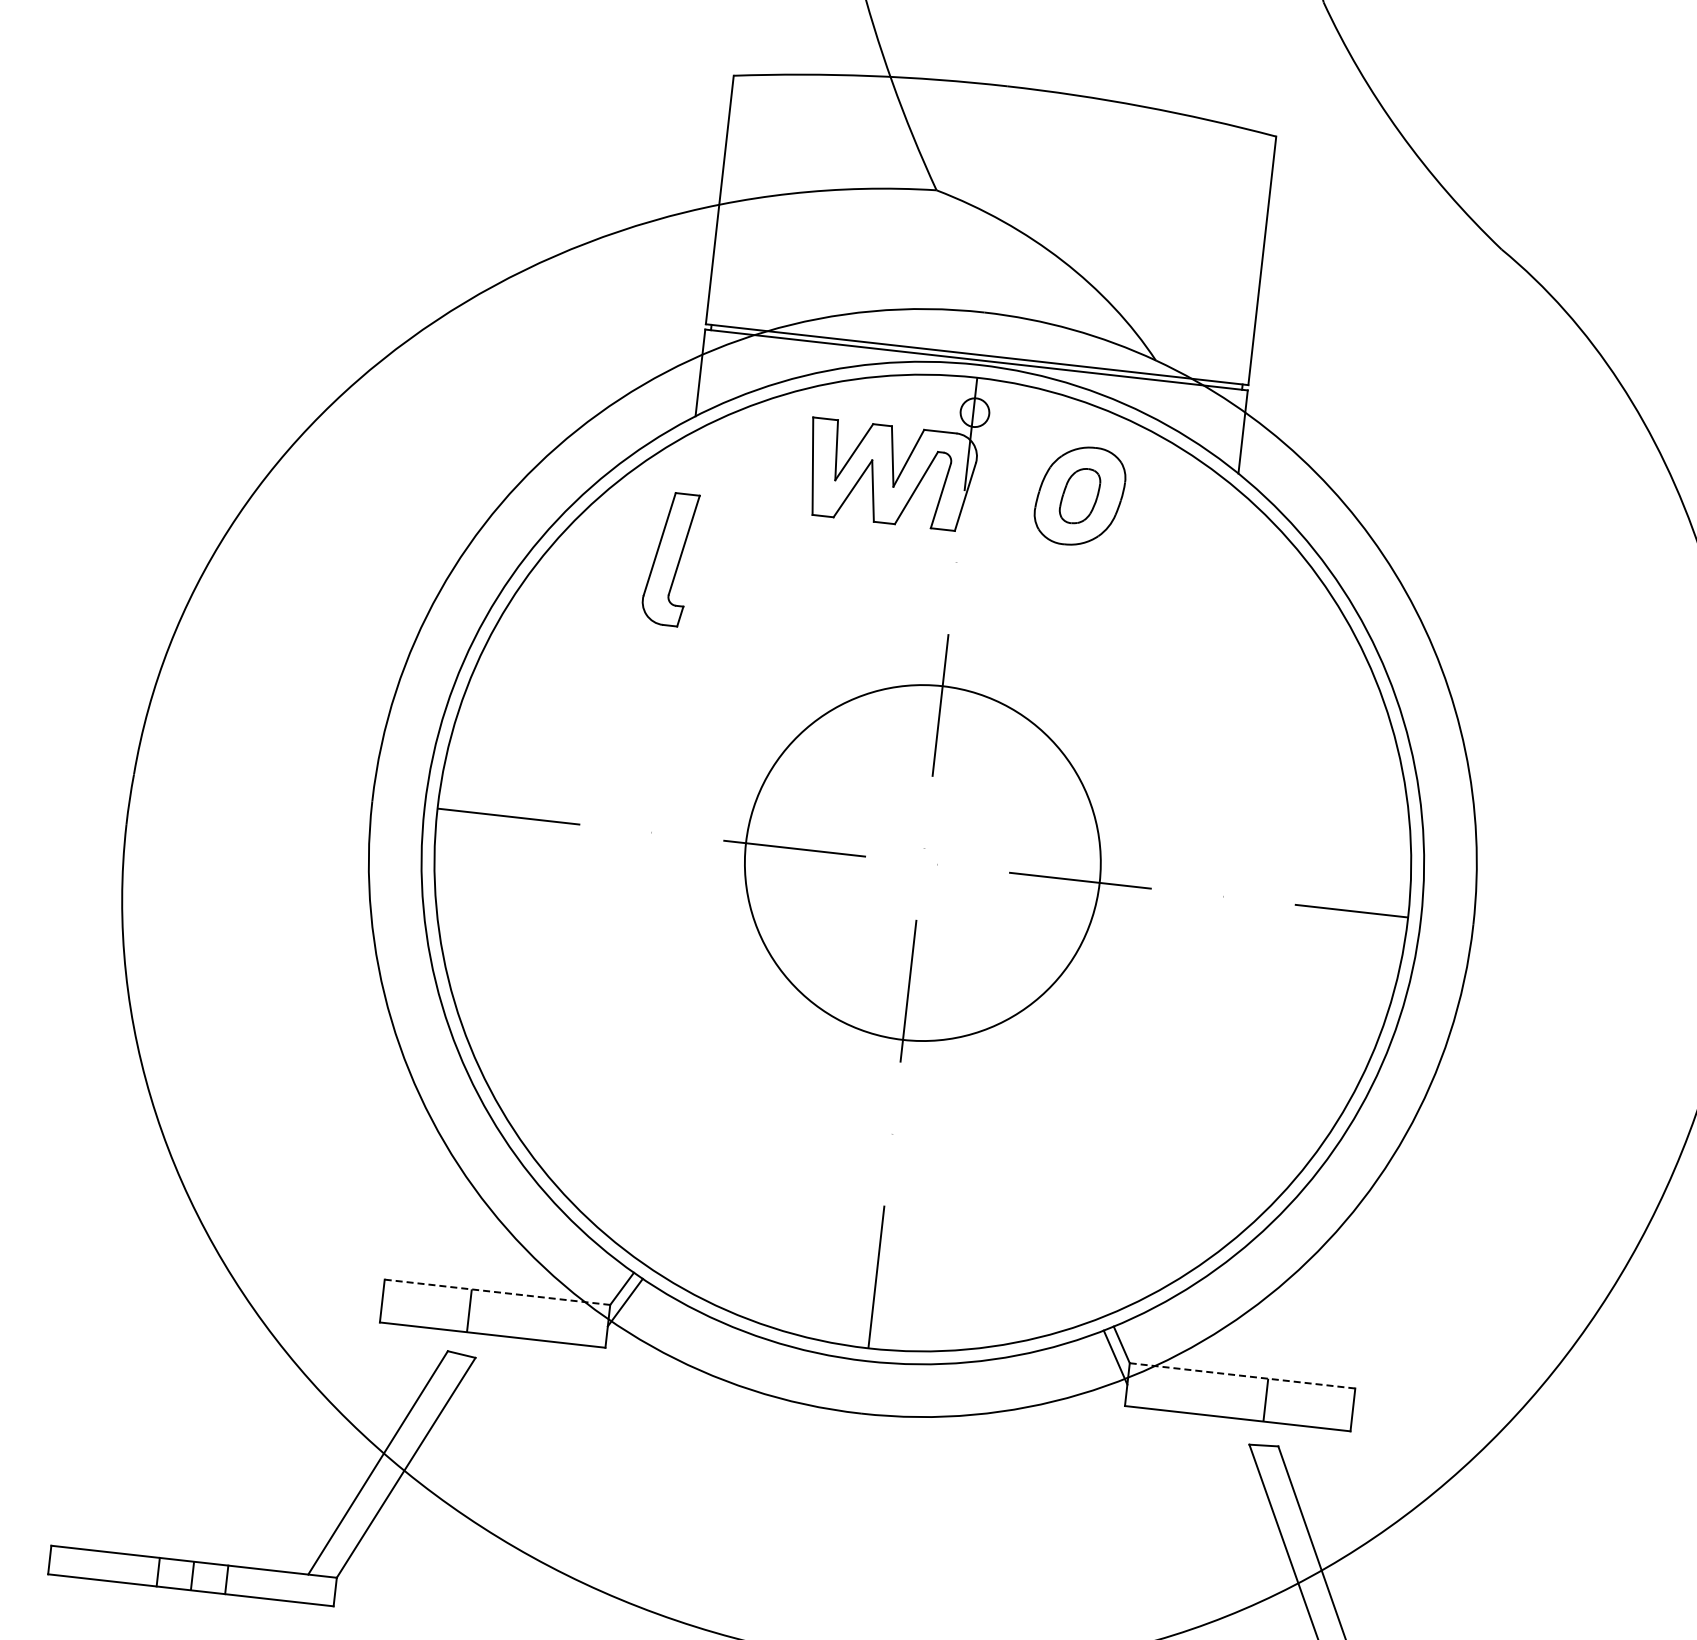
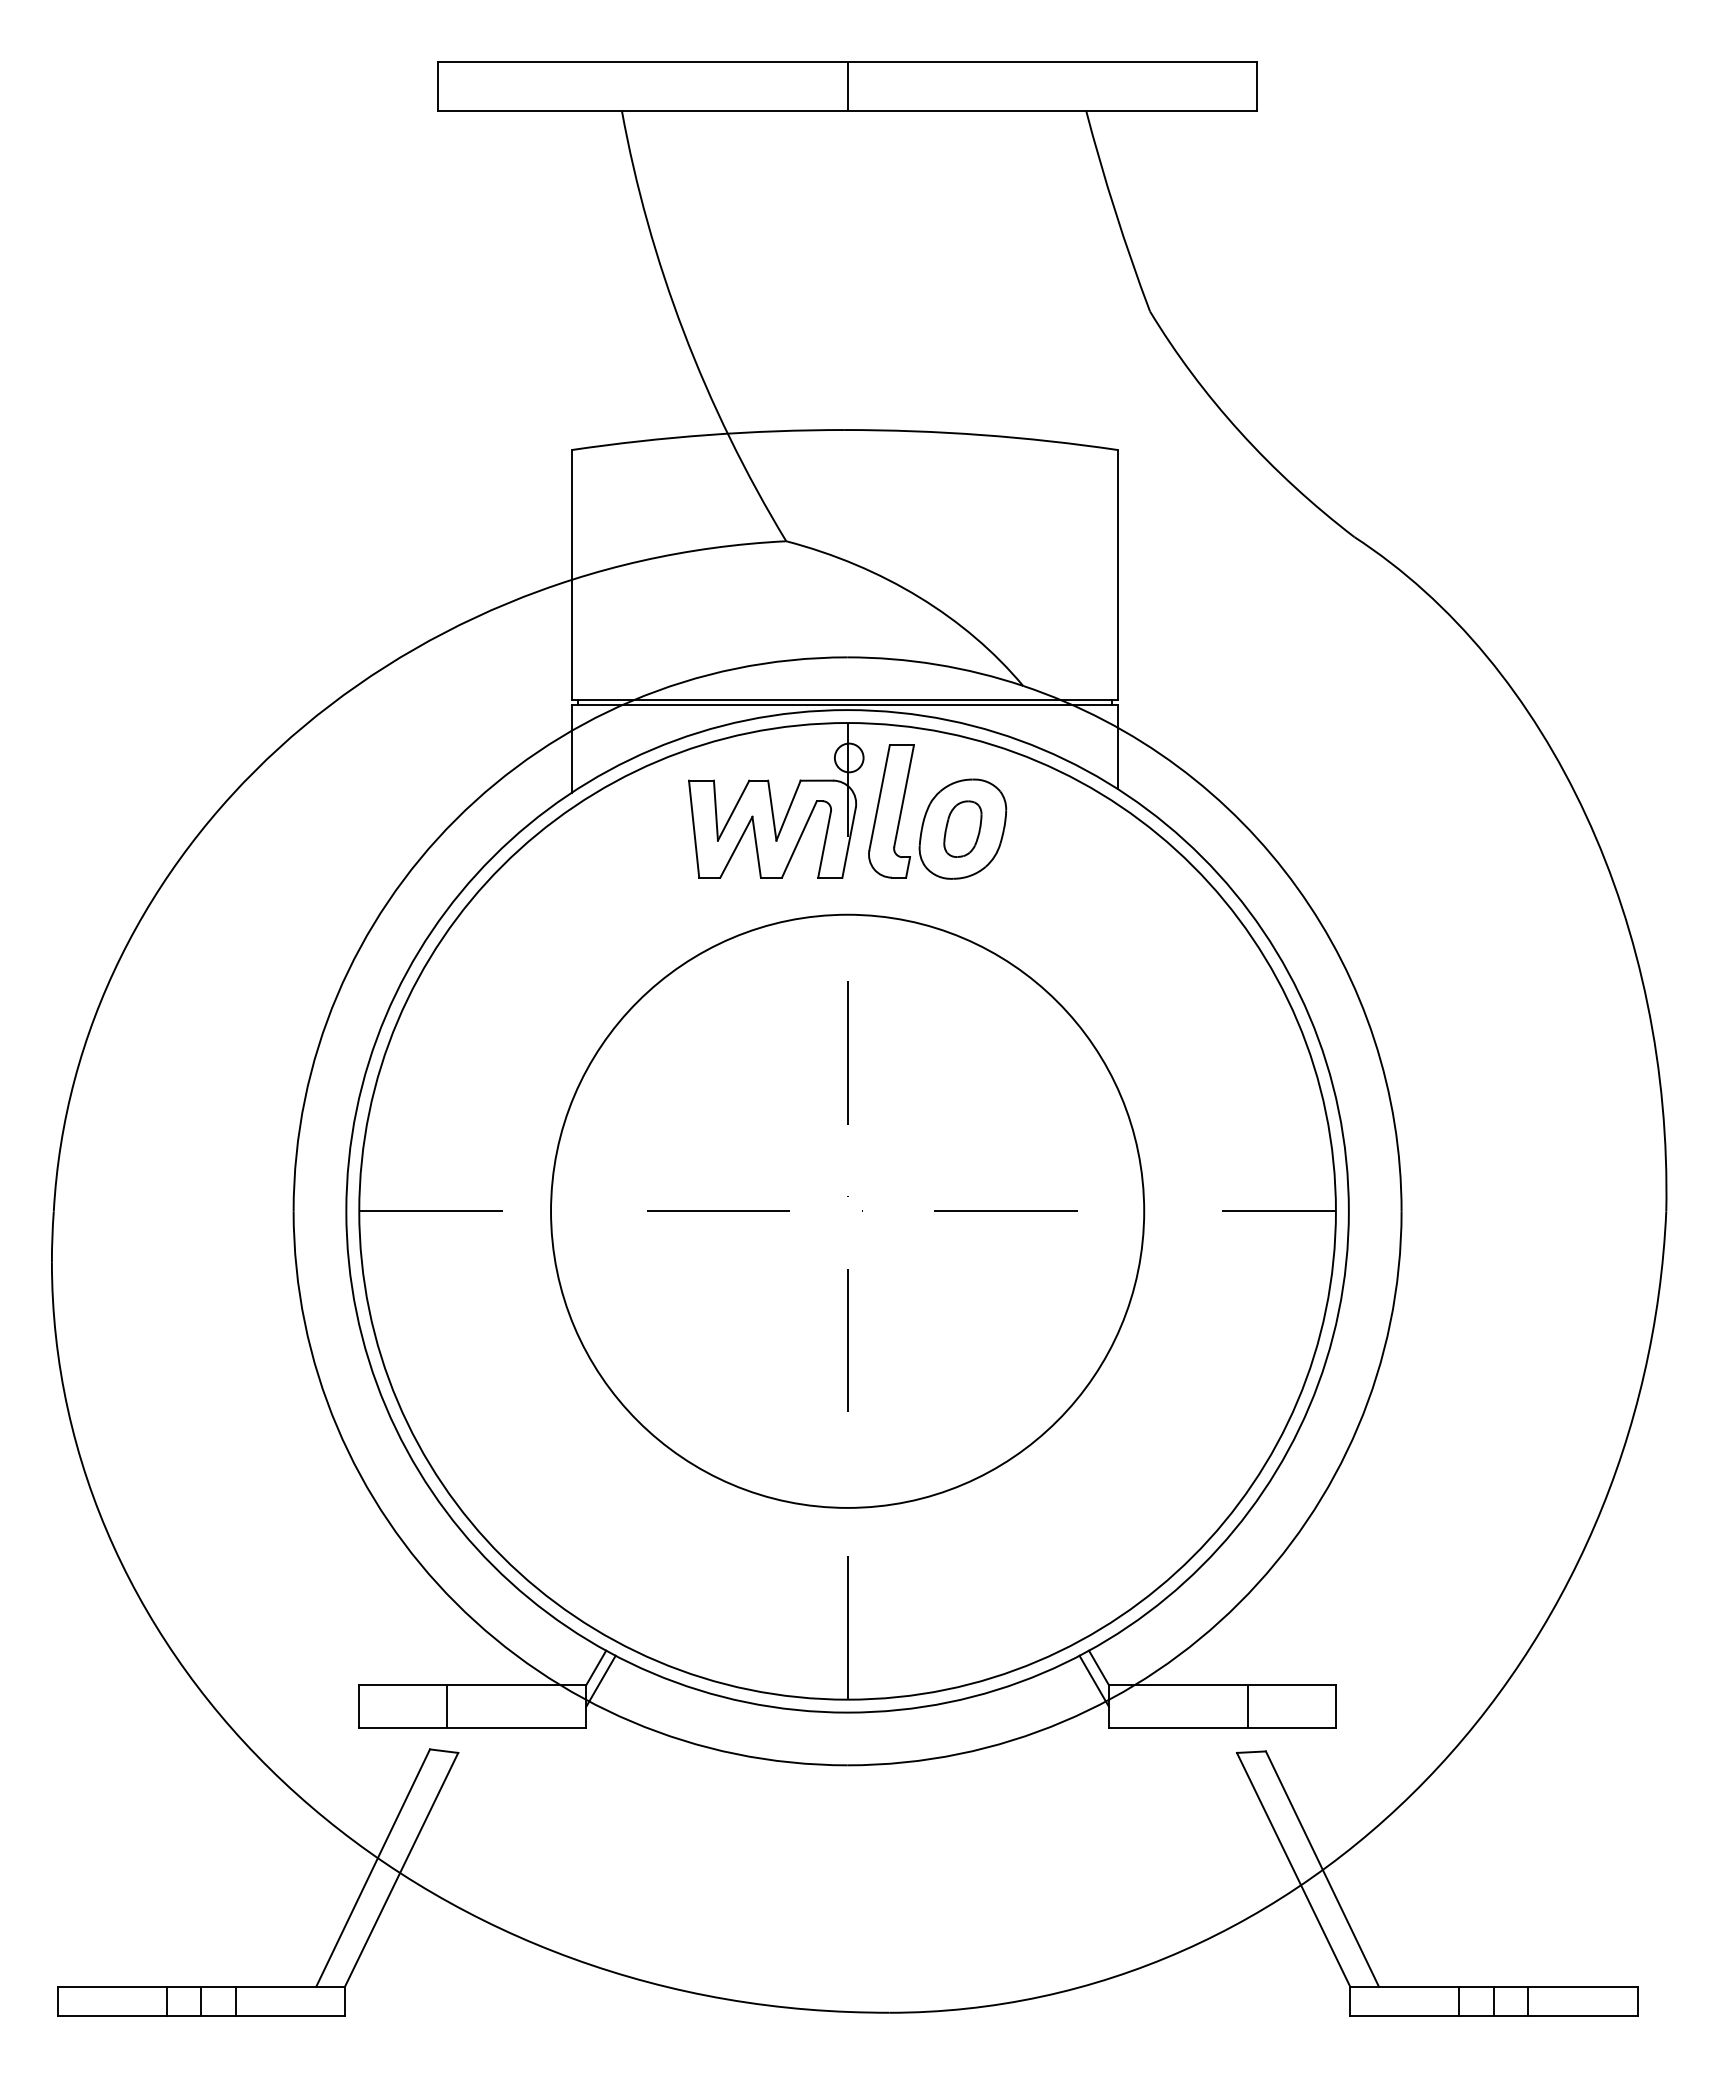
part: (670, 559) -> (891, 811), moved
circle: (922, 862) -> (847, 1210), size x1.67
line: (498, 1292) -> (473, 1685), dashed -> solid
line: (1241, 1375) -> (1221, 1685), dashed -> solid

